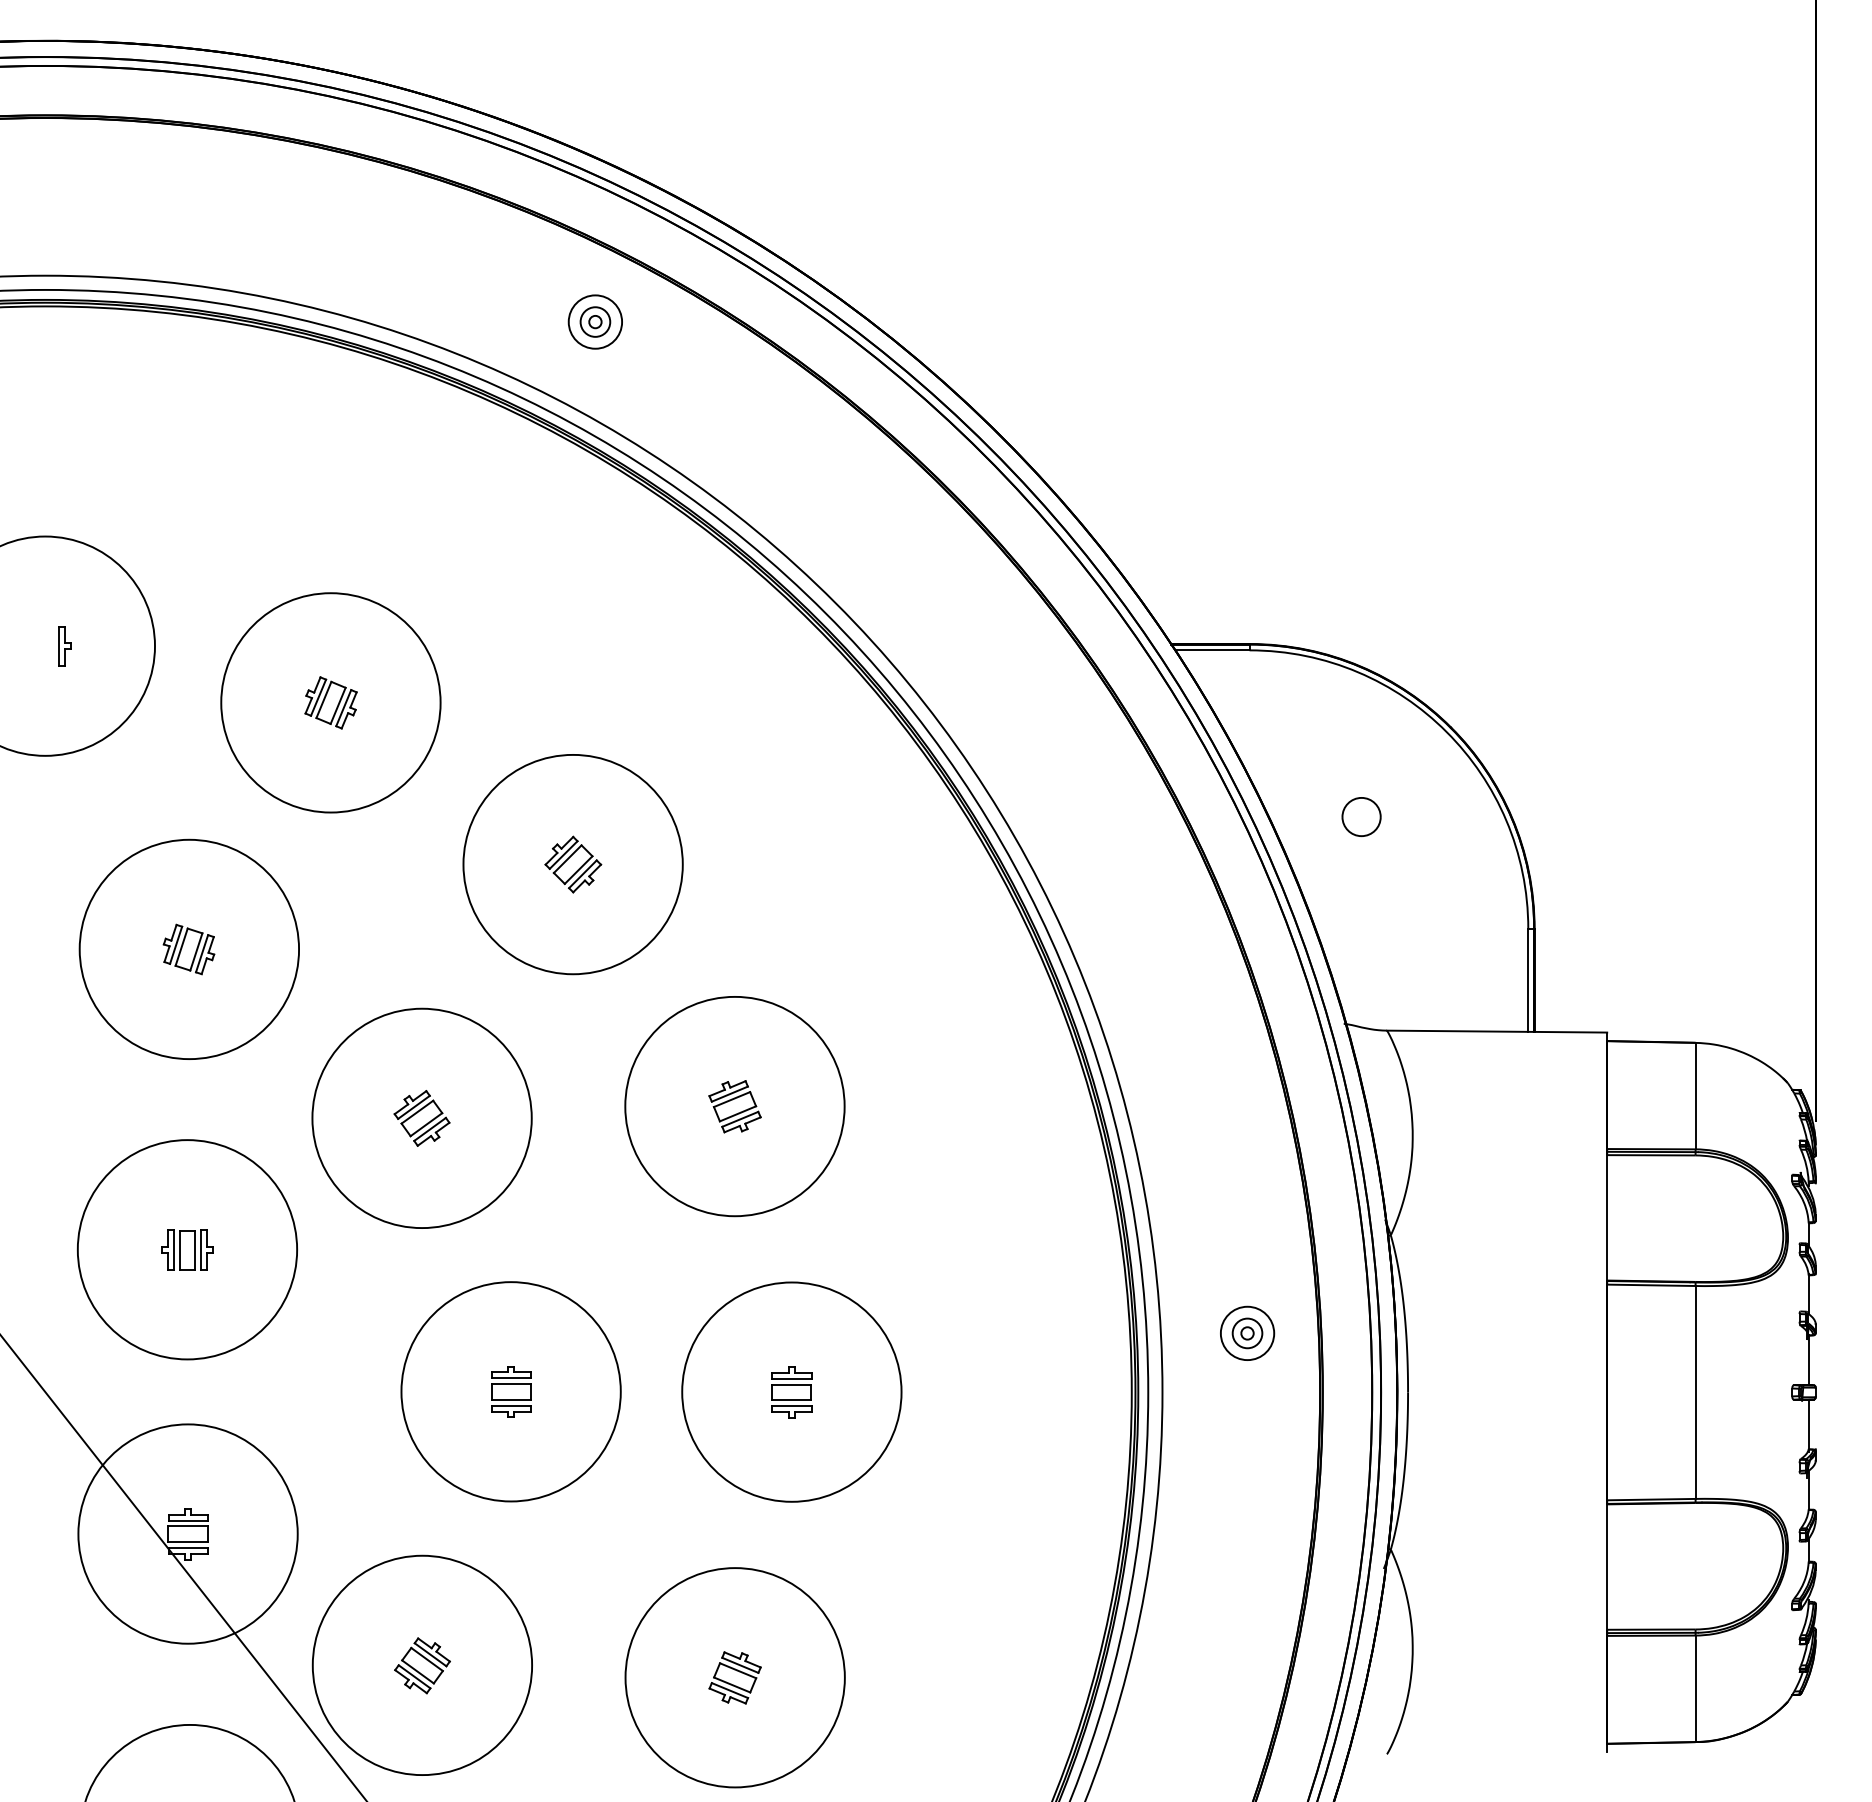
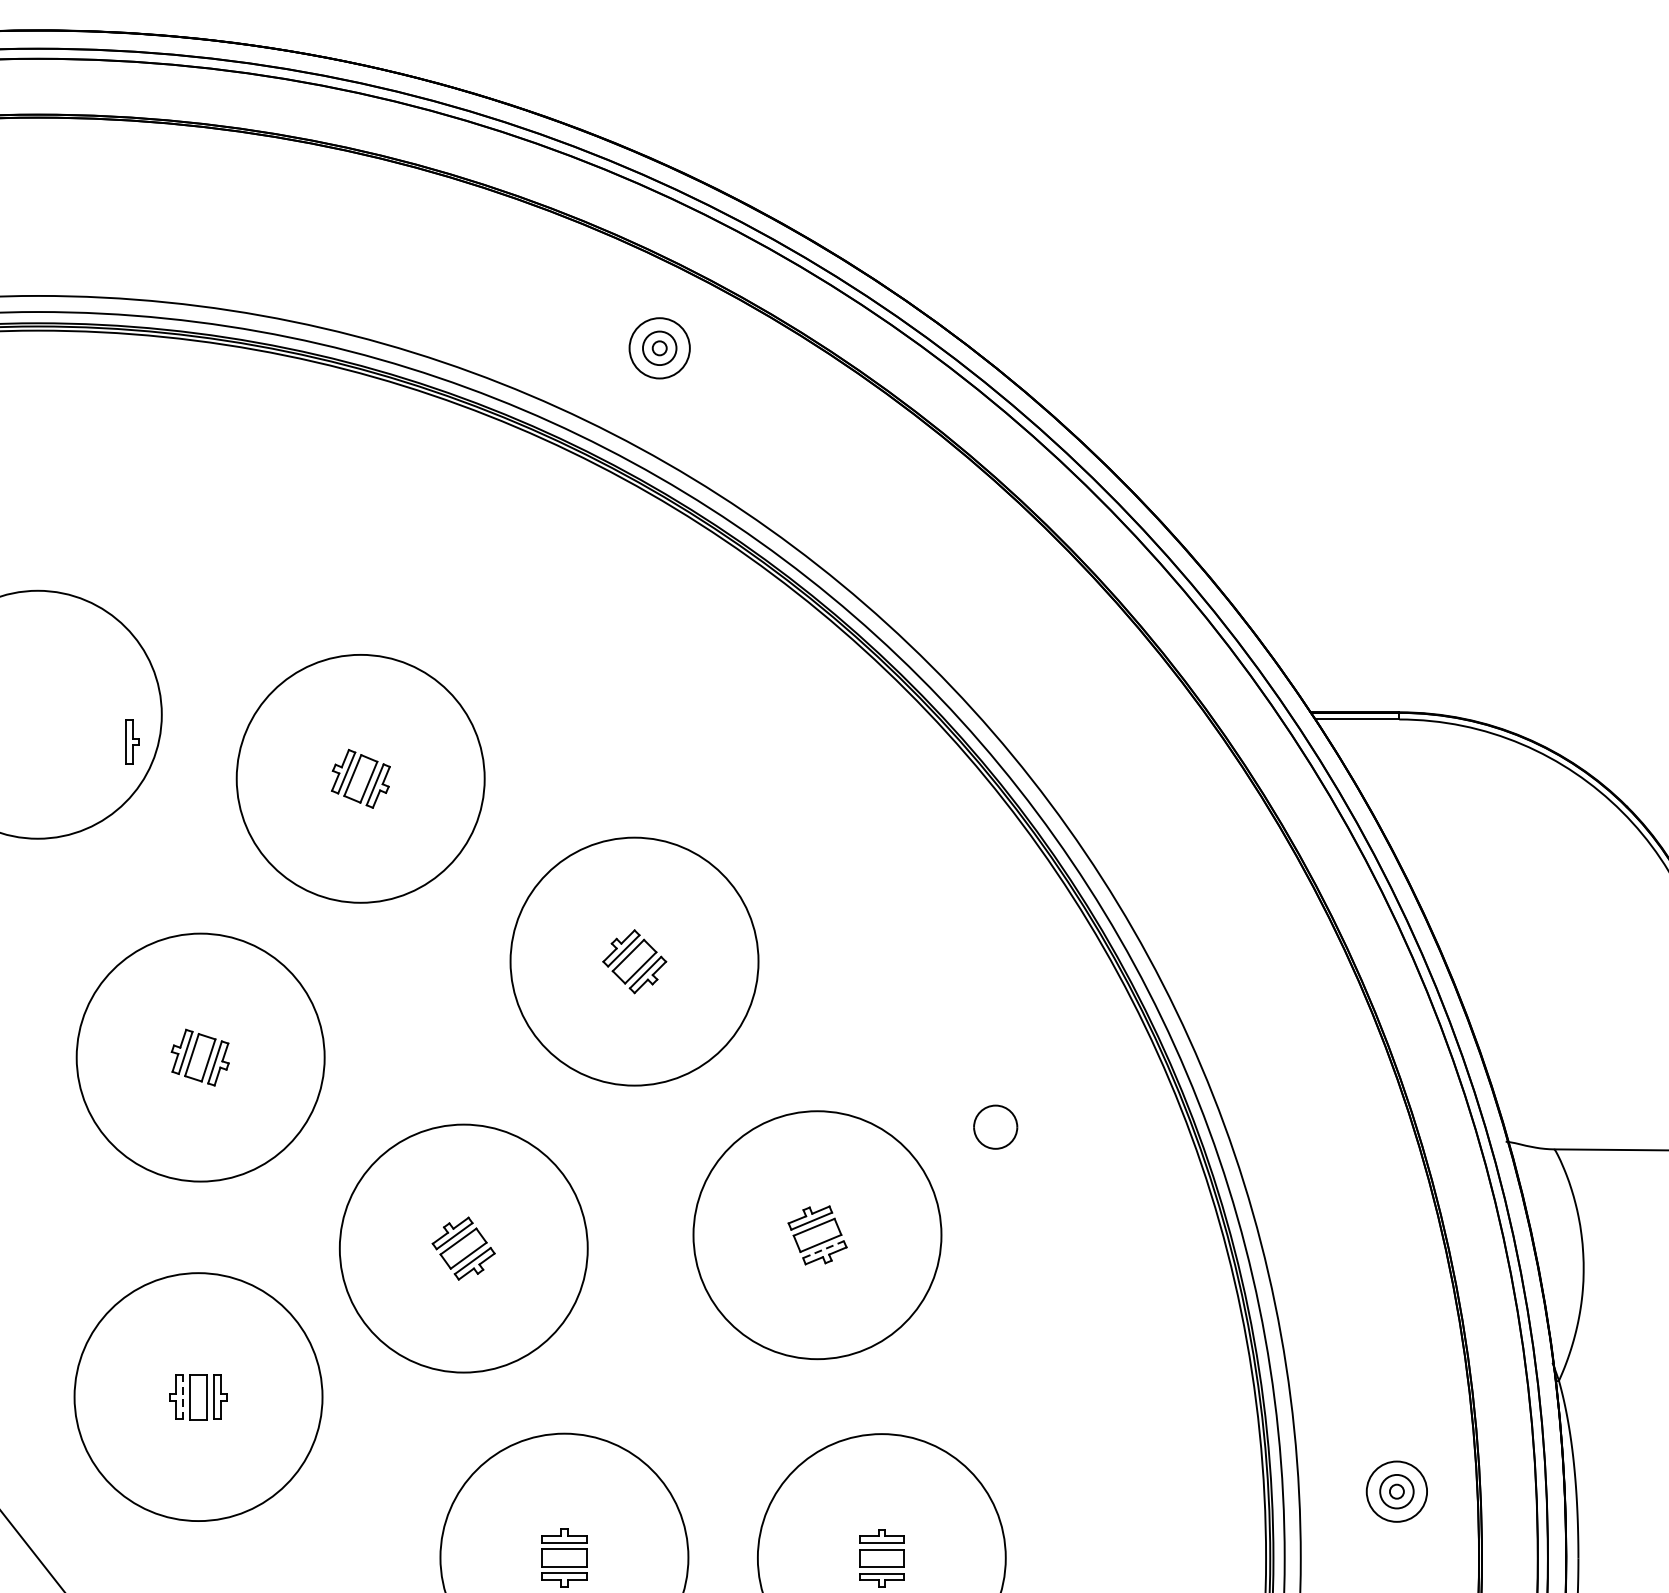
part: (64, 646) -> (131, 742), moved
part: (1361, 816) -> (995, 1126), moved
line: (740, 1119) -> (823, 1249), solid -> dashed
line: (173, 1250) -> (182, 1397), solid -> dashed

